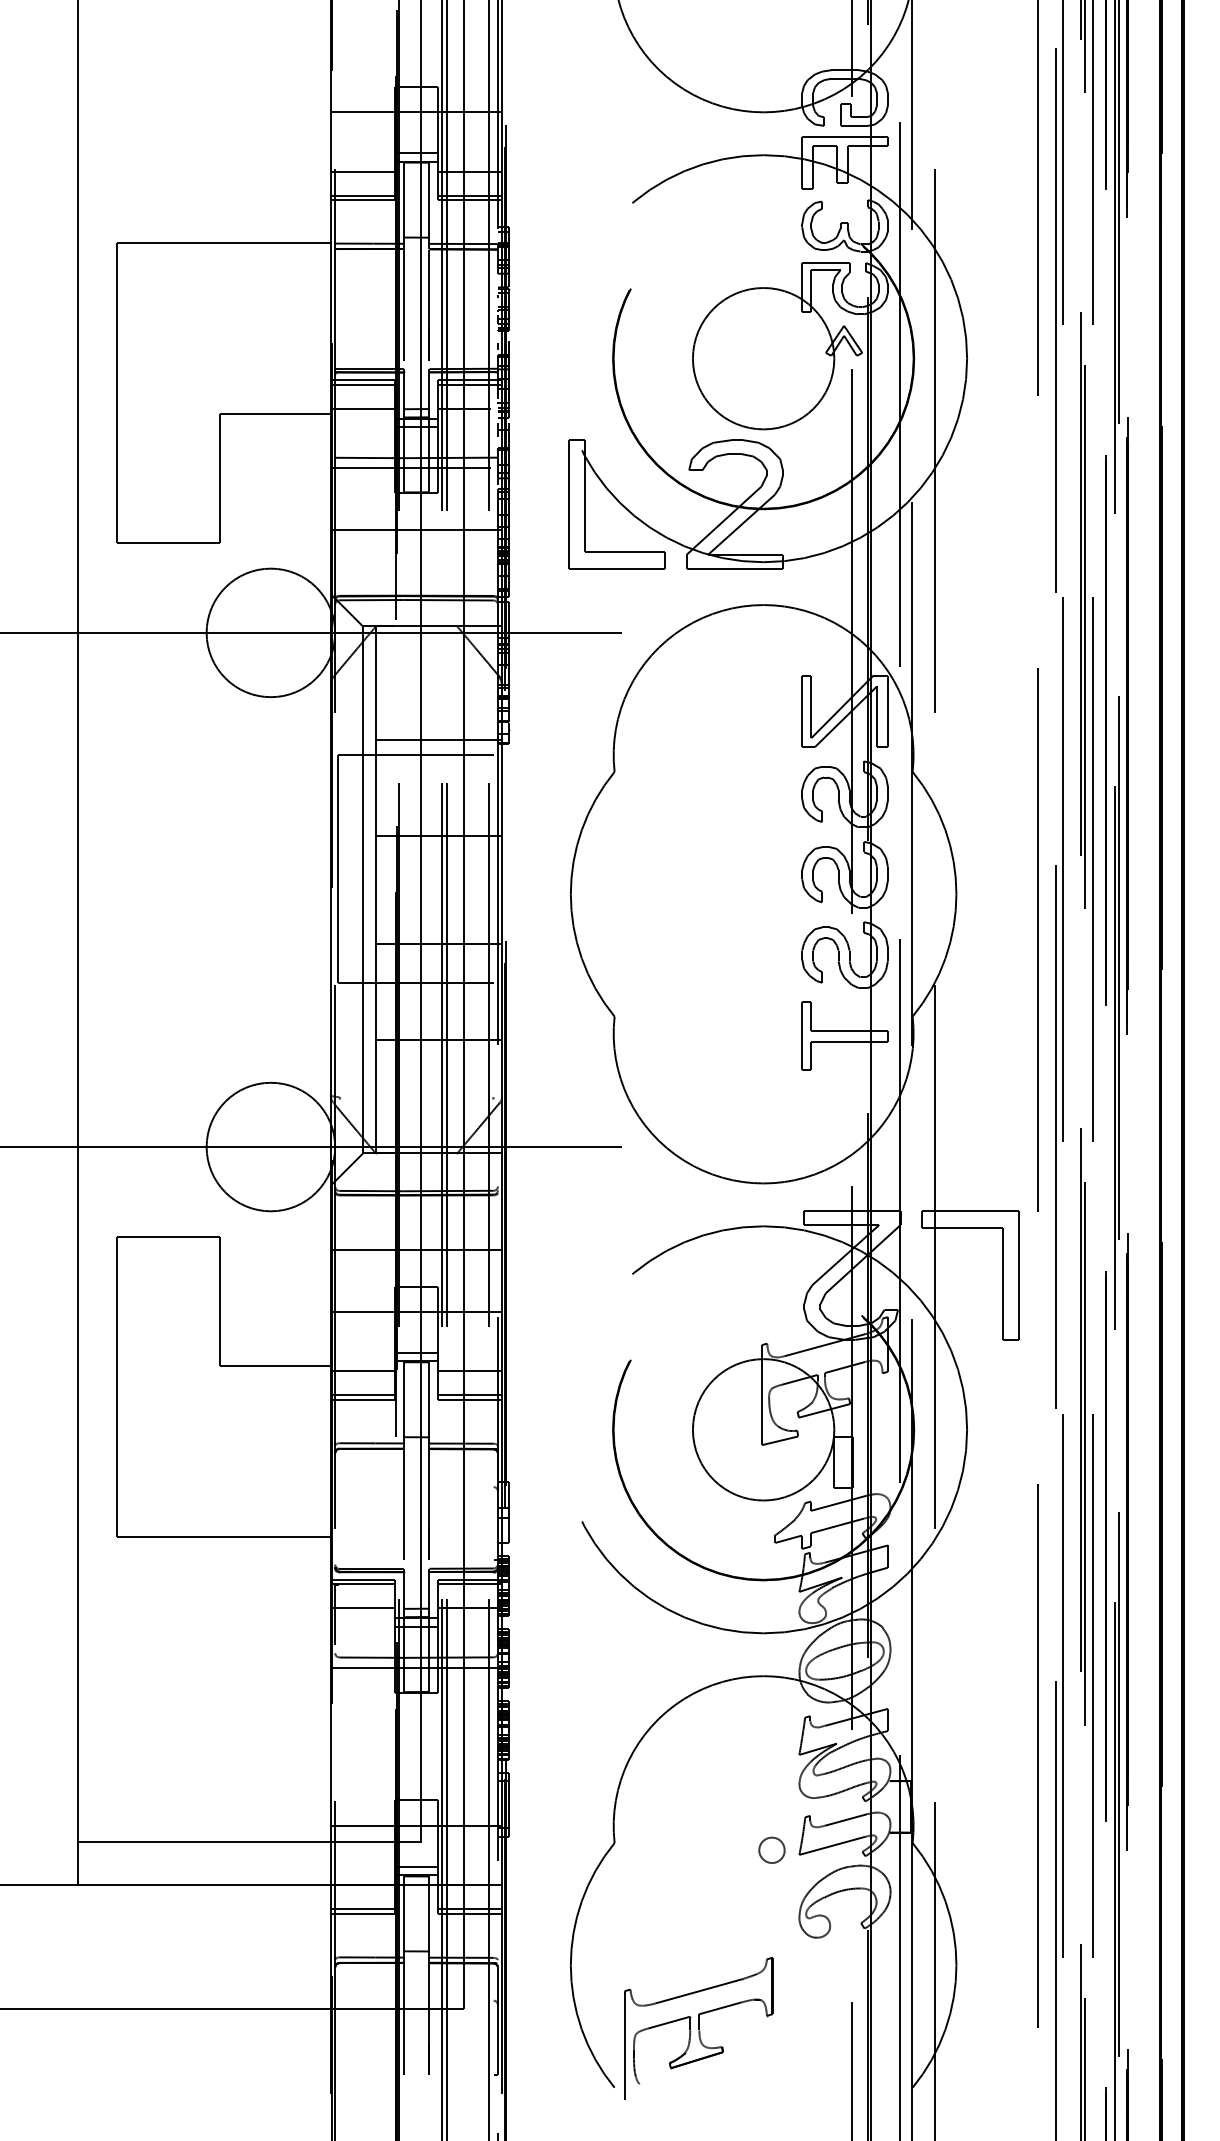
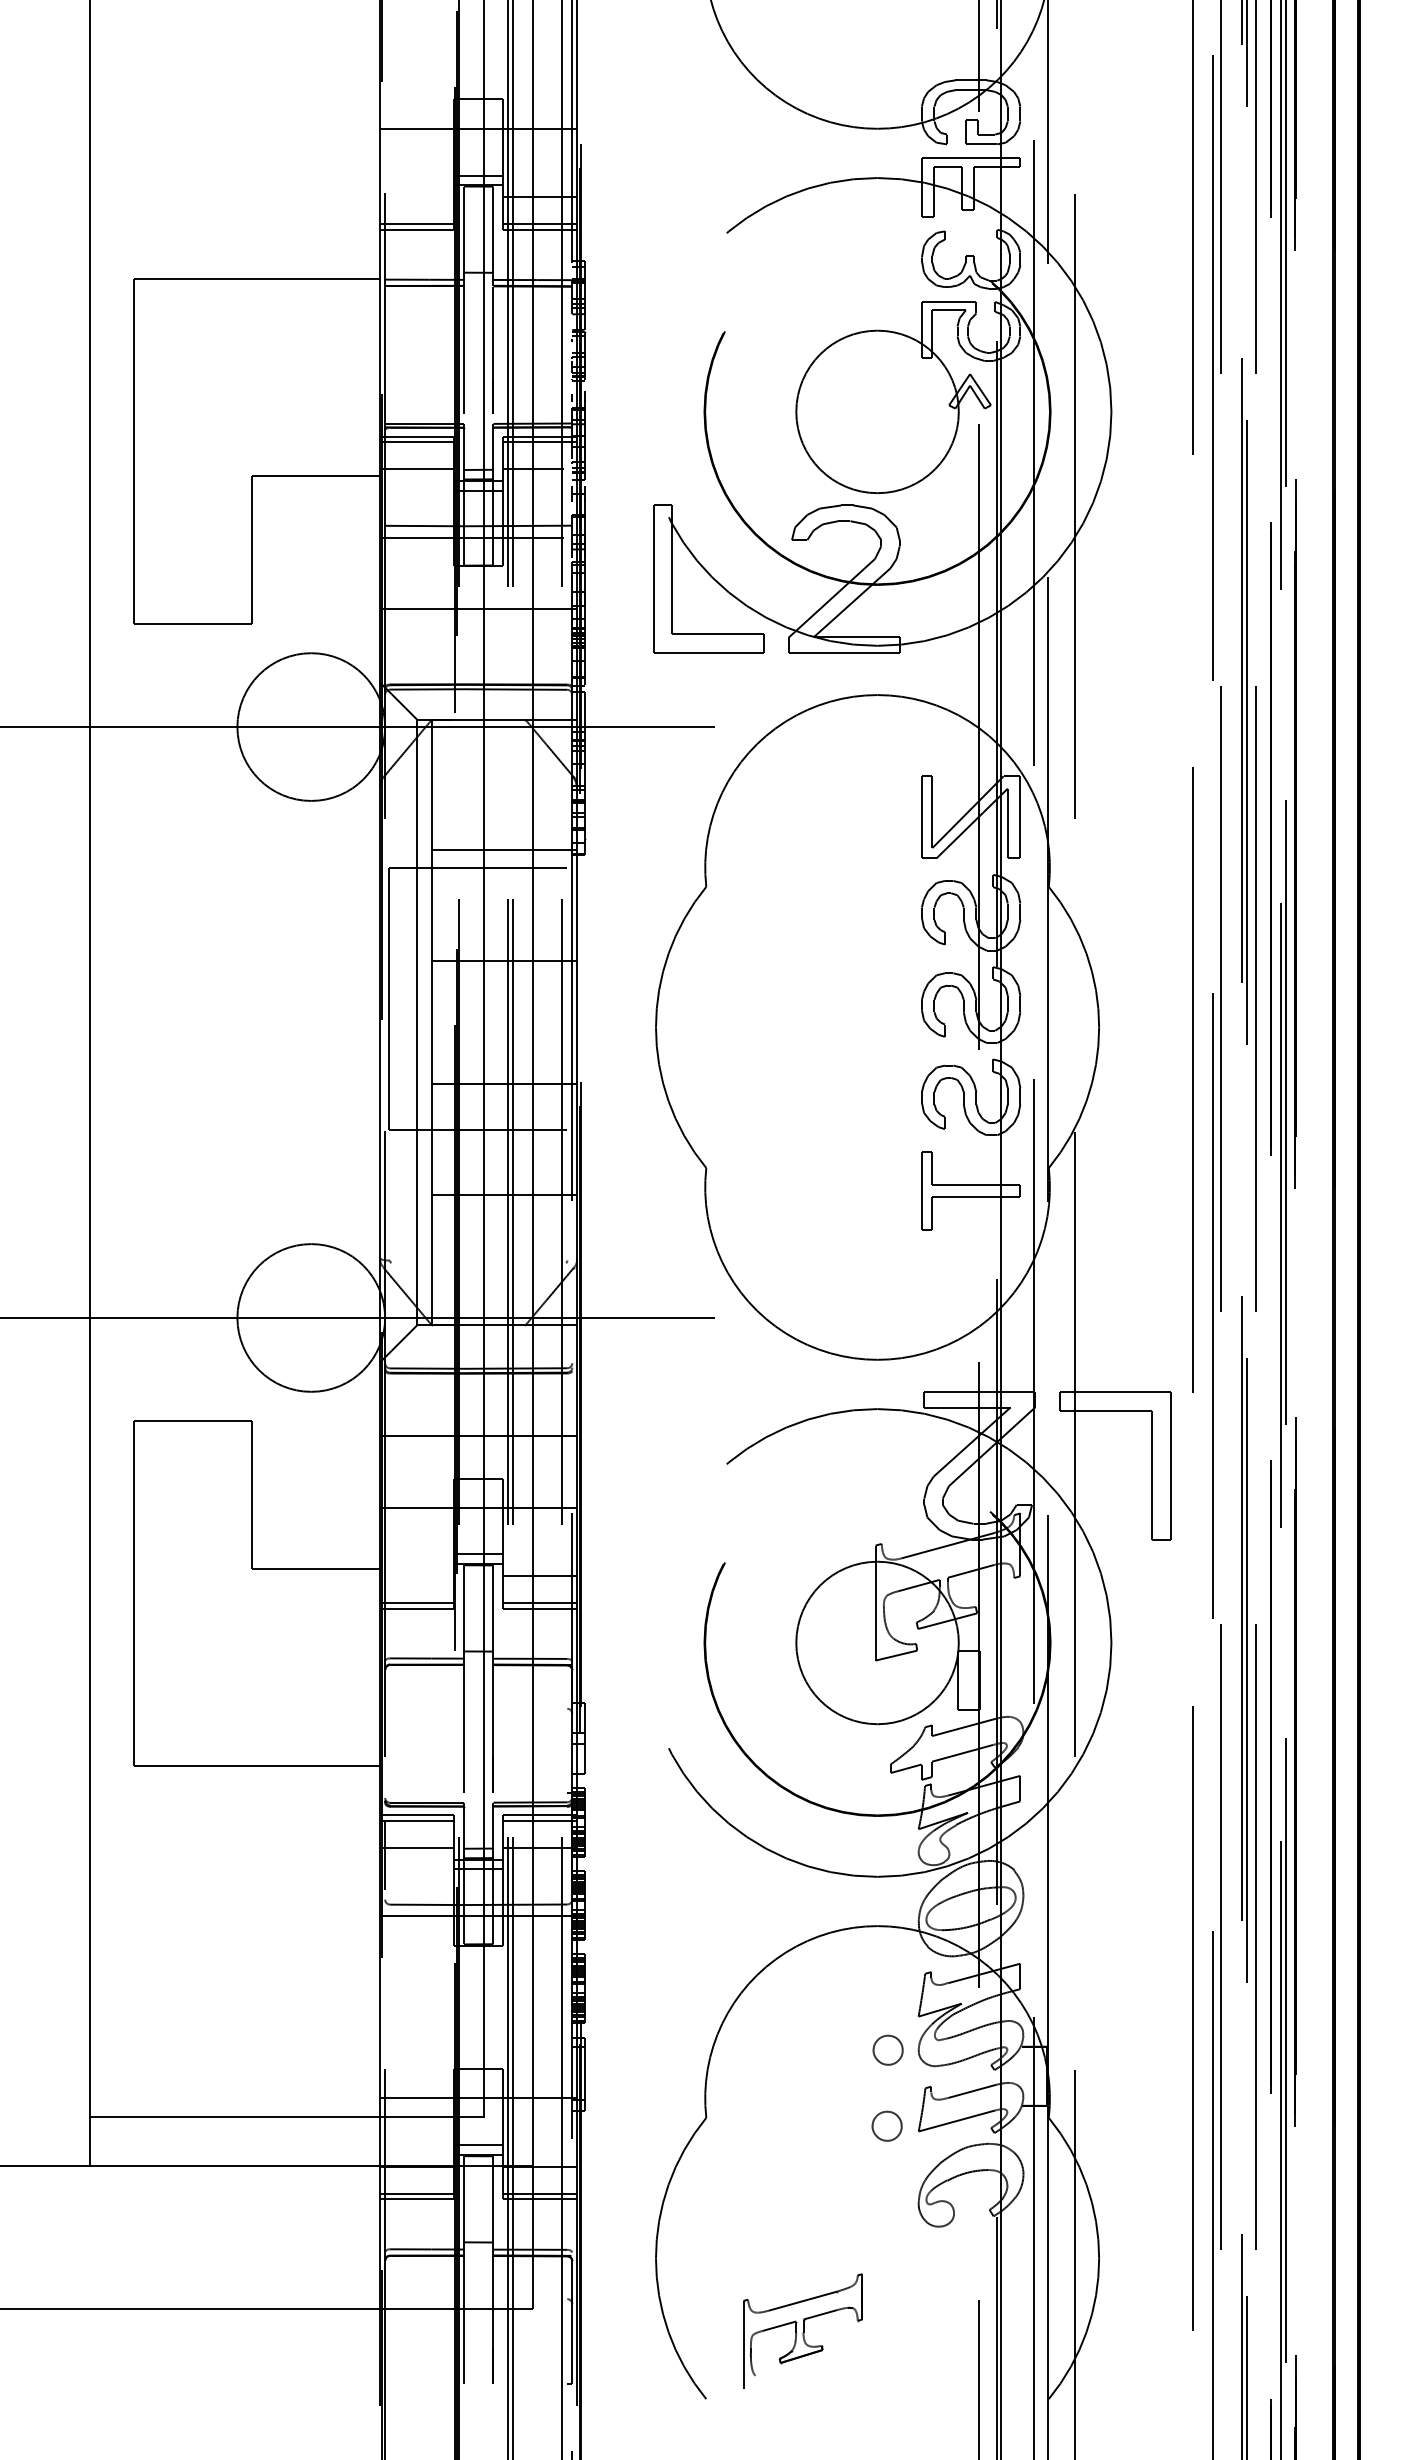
line: (363, 172) -> (417, 197), removed
line: (363, 1371) -> (417, 1575), removed
part: (772, 1783) -> (887, 2049), added
part: (698, 2028) -> (802, 2330), size x0.7

